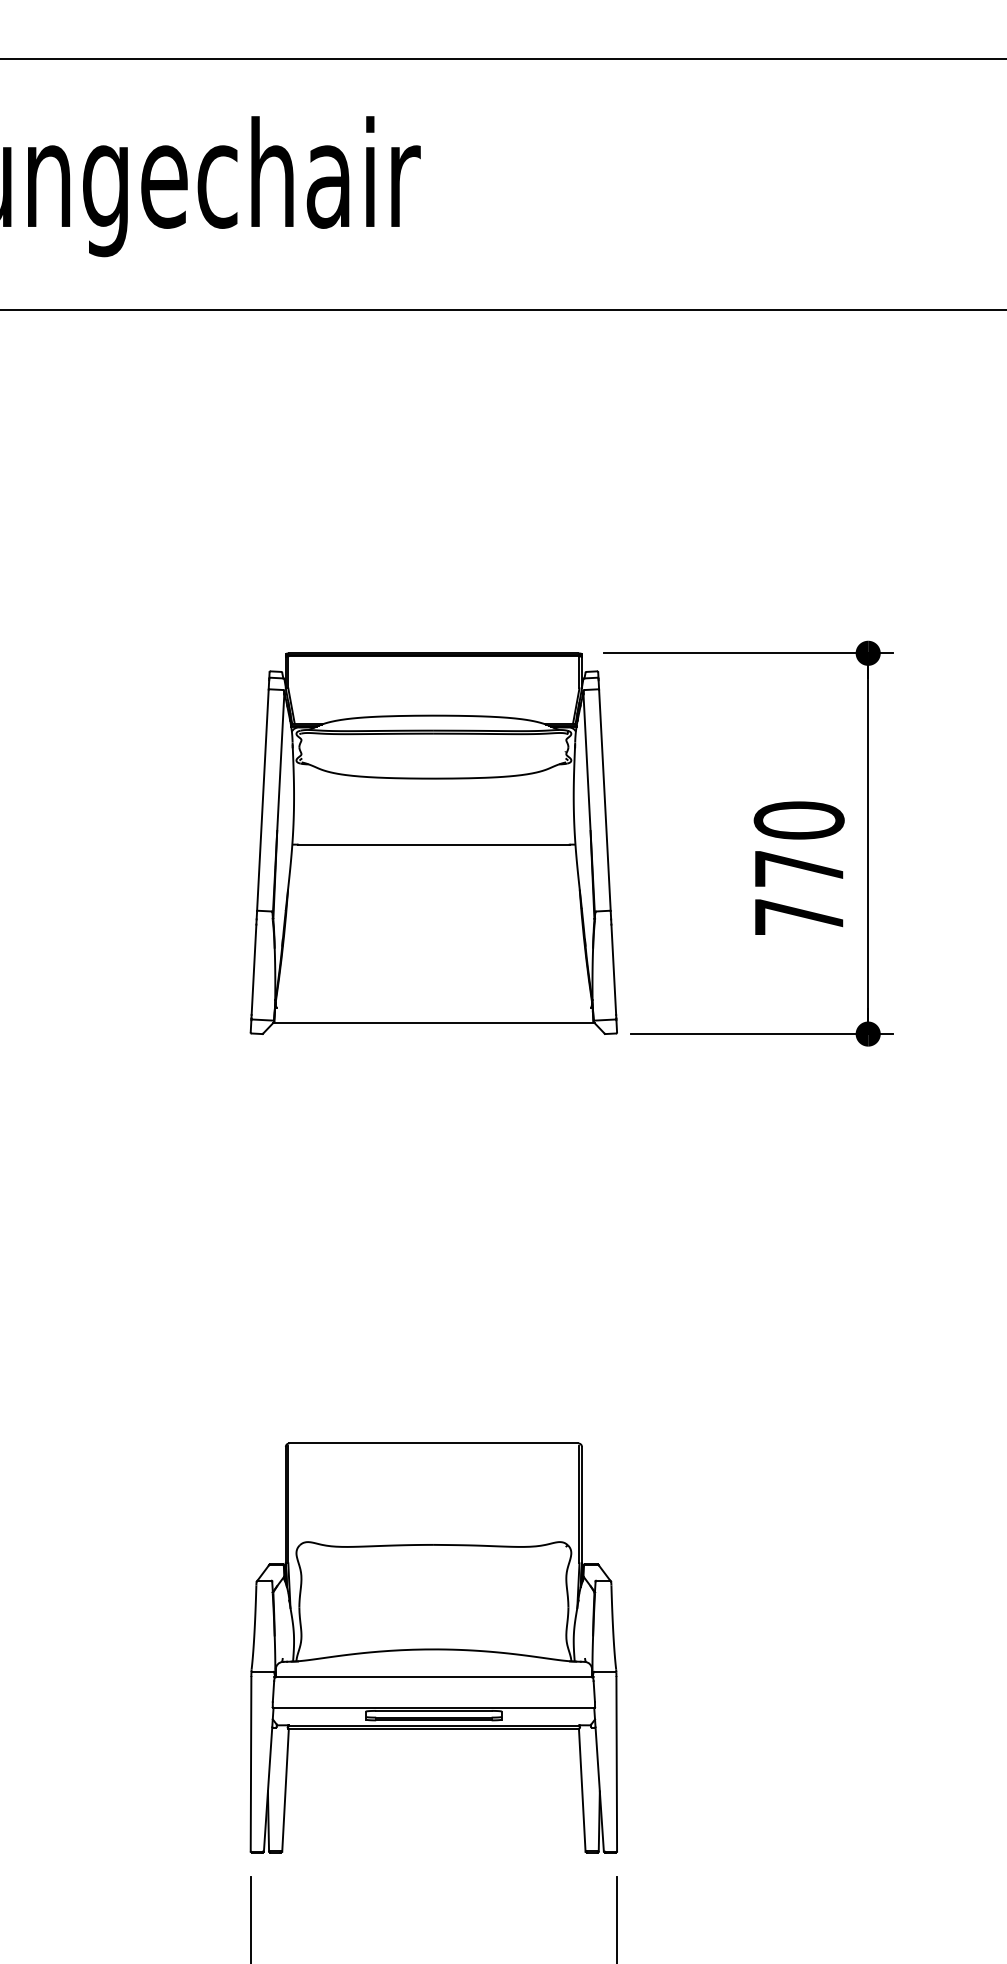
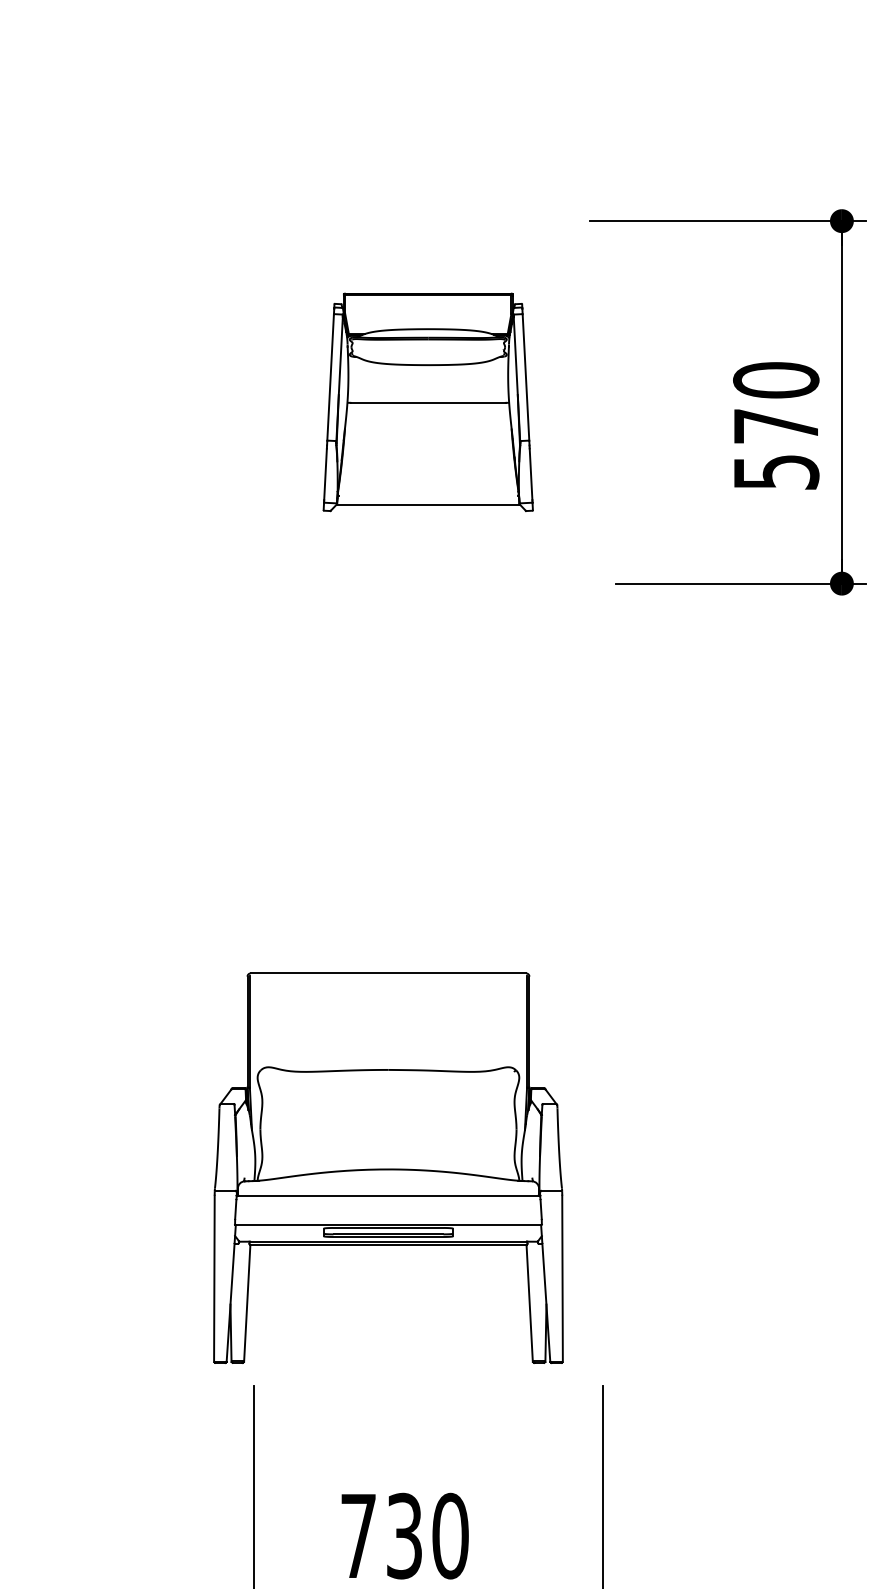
part: (433, 843) -> (428, 402), size x0.6
text: (799, 917) -> (776, 472), 770 -> 570
part: (433, 1647) -> (388, 1167), moved

